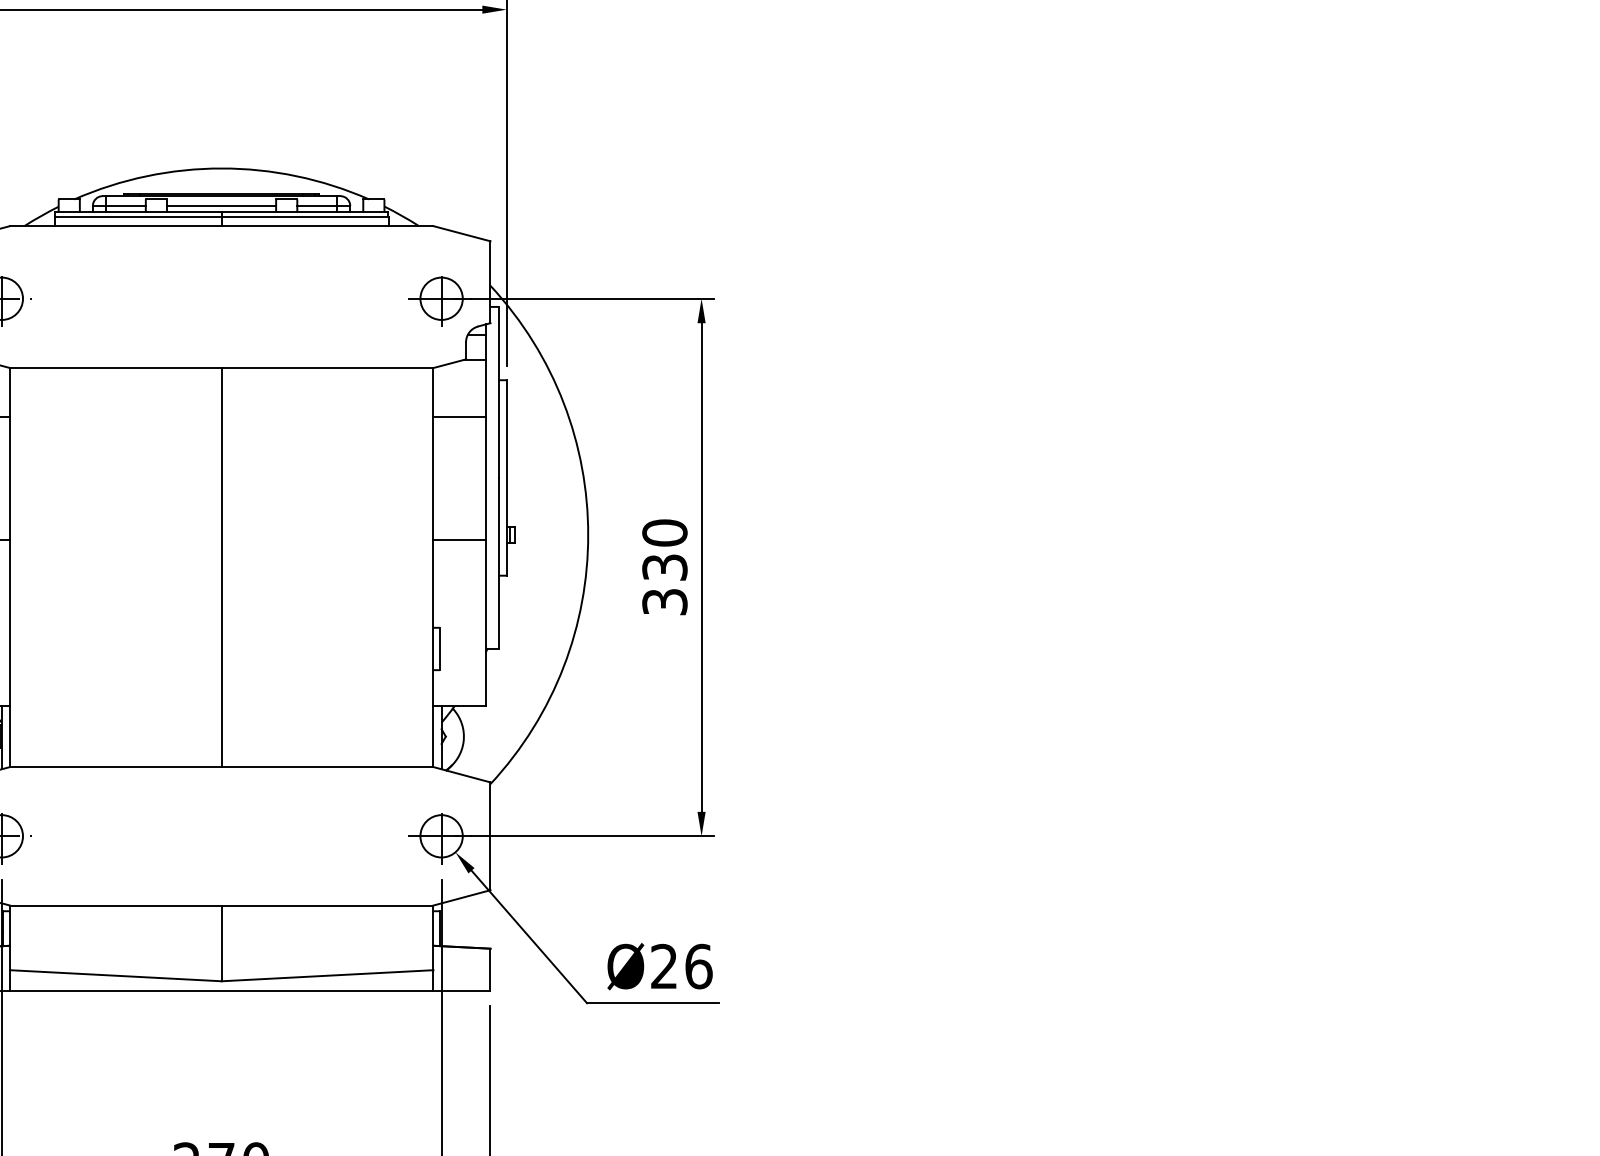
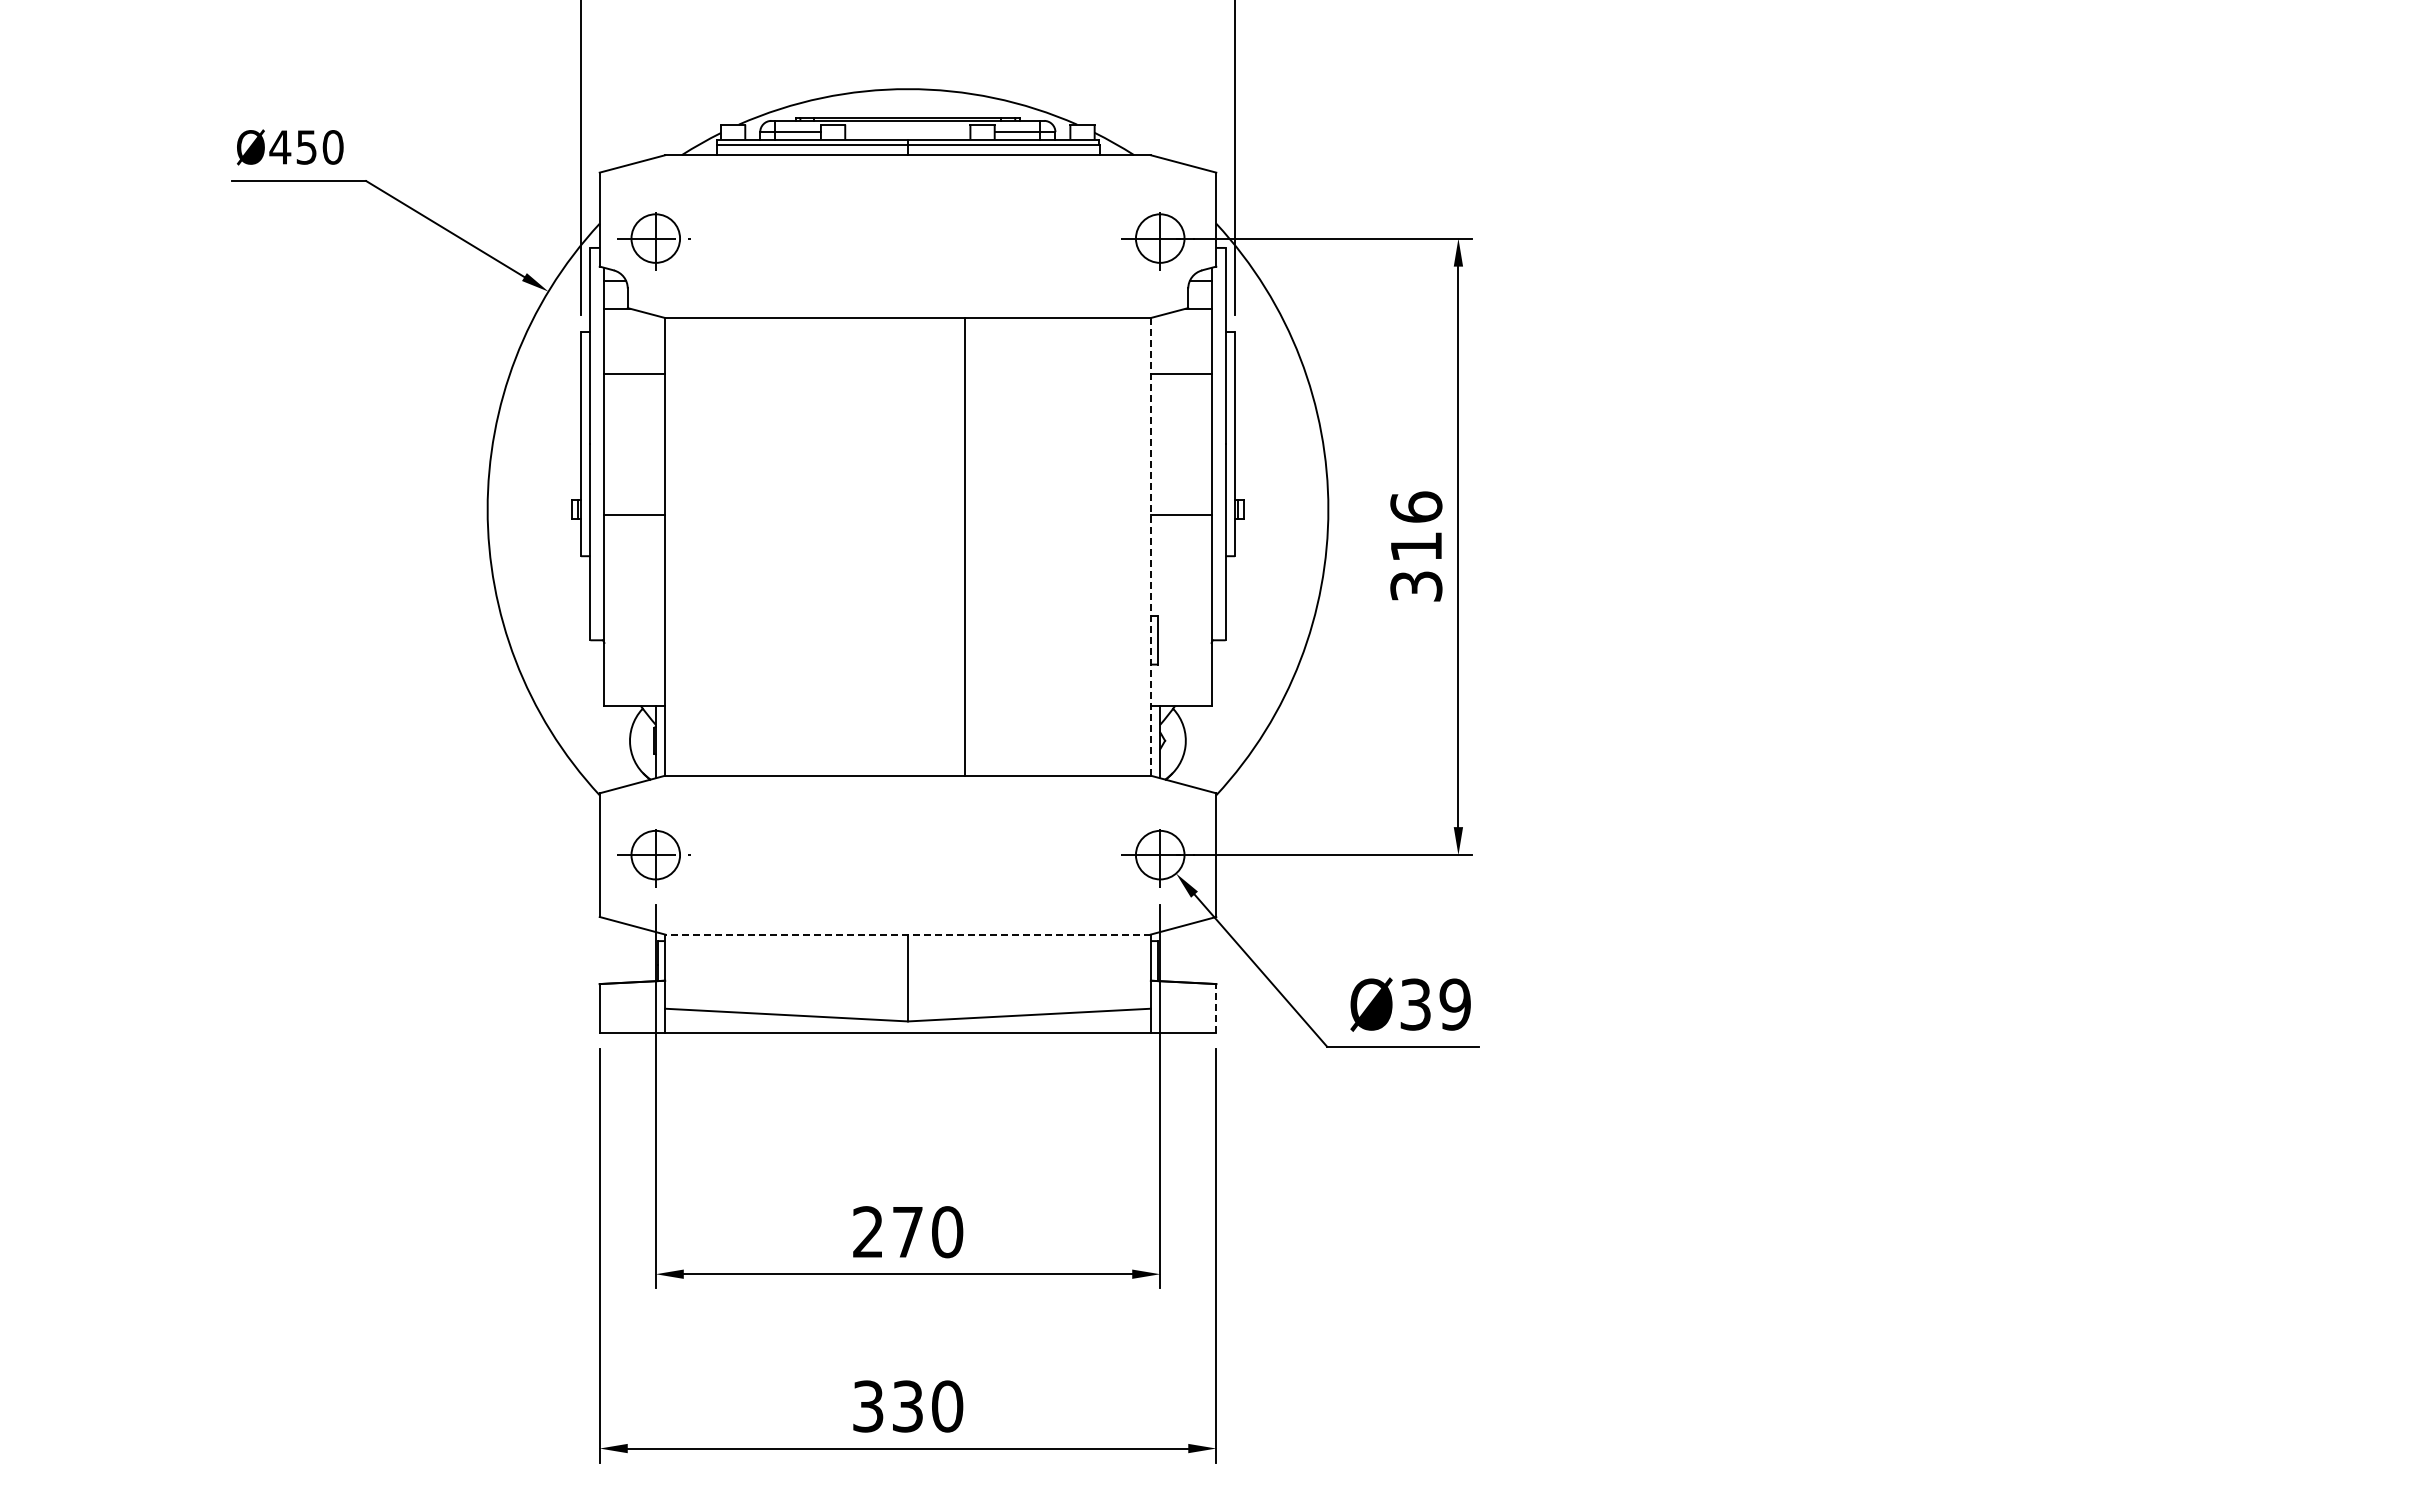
line: (221, 206) -> (907, 132), removed
text: (665, 549) -> (1416, 526), 330 -> 316
line: (222, 567) -> (965, 546), moved
line: (433, 567) -> (1150, 546), solid -> dashed
line: (222, 905) -> (908, 934), solid -> dashed
text: (681, 966) -> (1435, 1004), Ø26 -> Ø39
line: (490, 969) -> (1216, 1007), solid -> dashed

